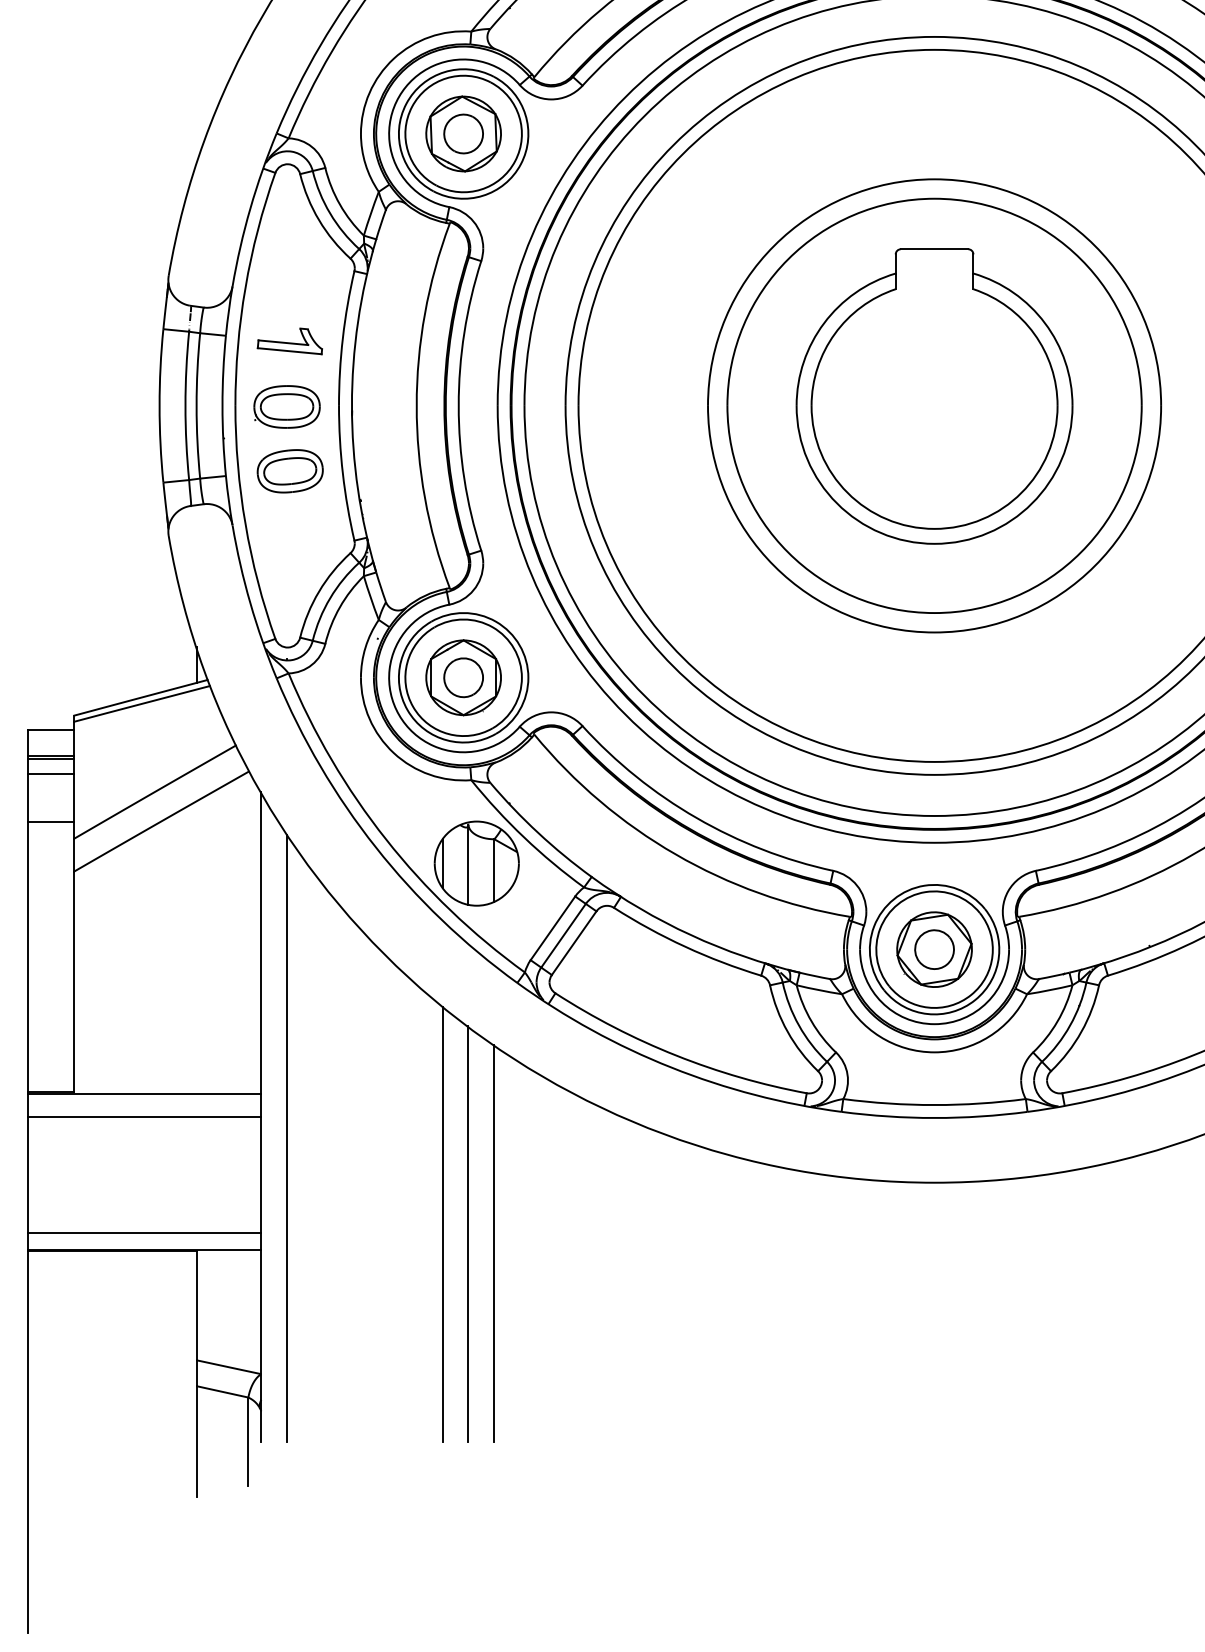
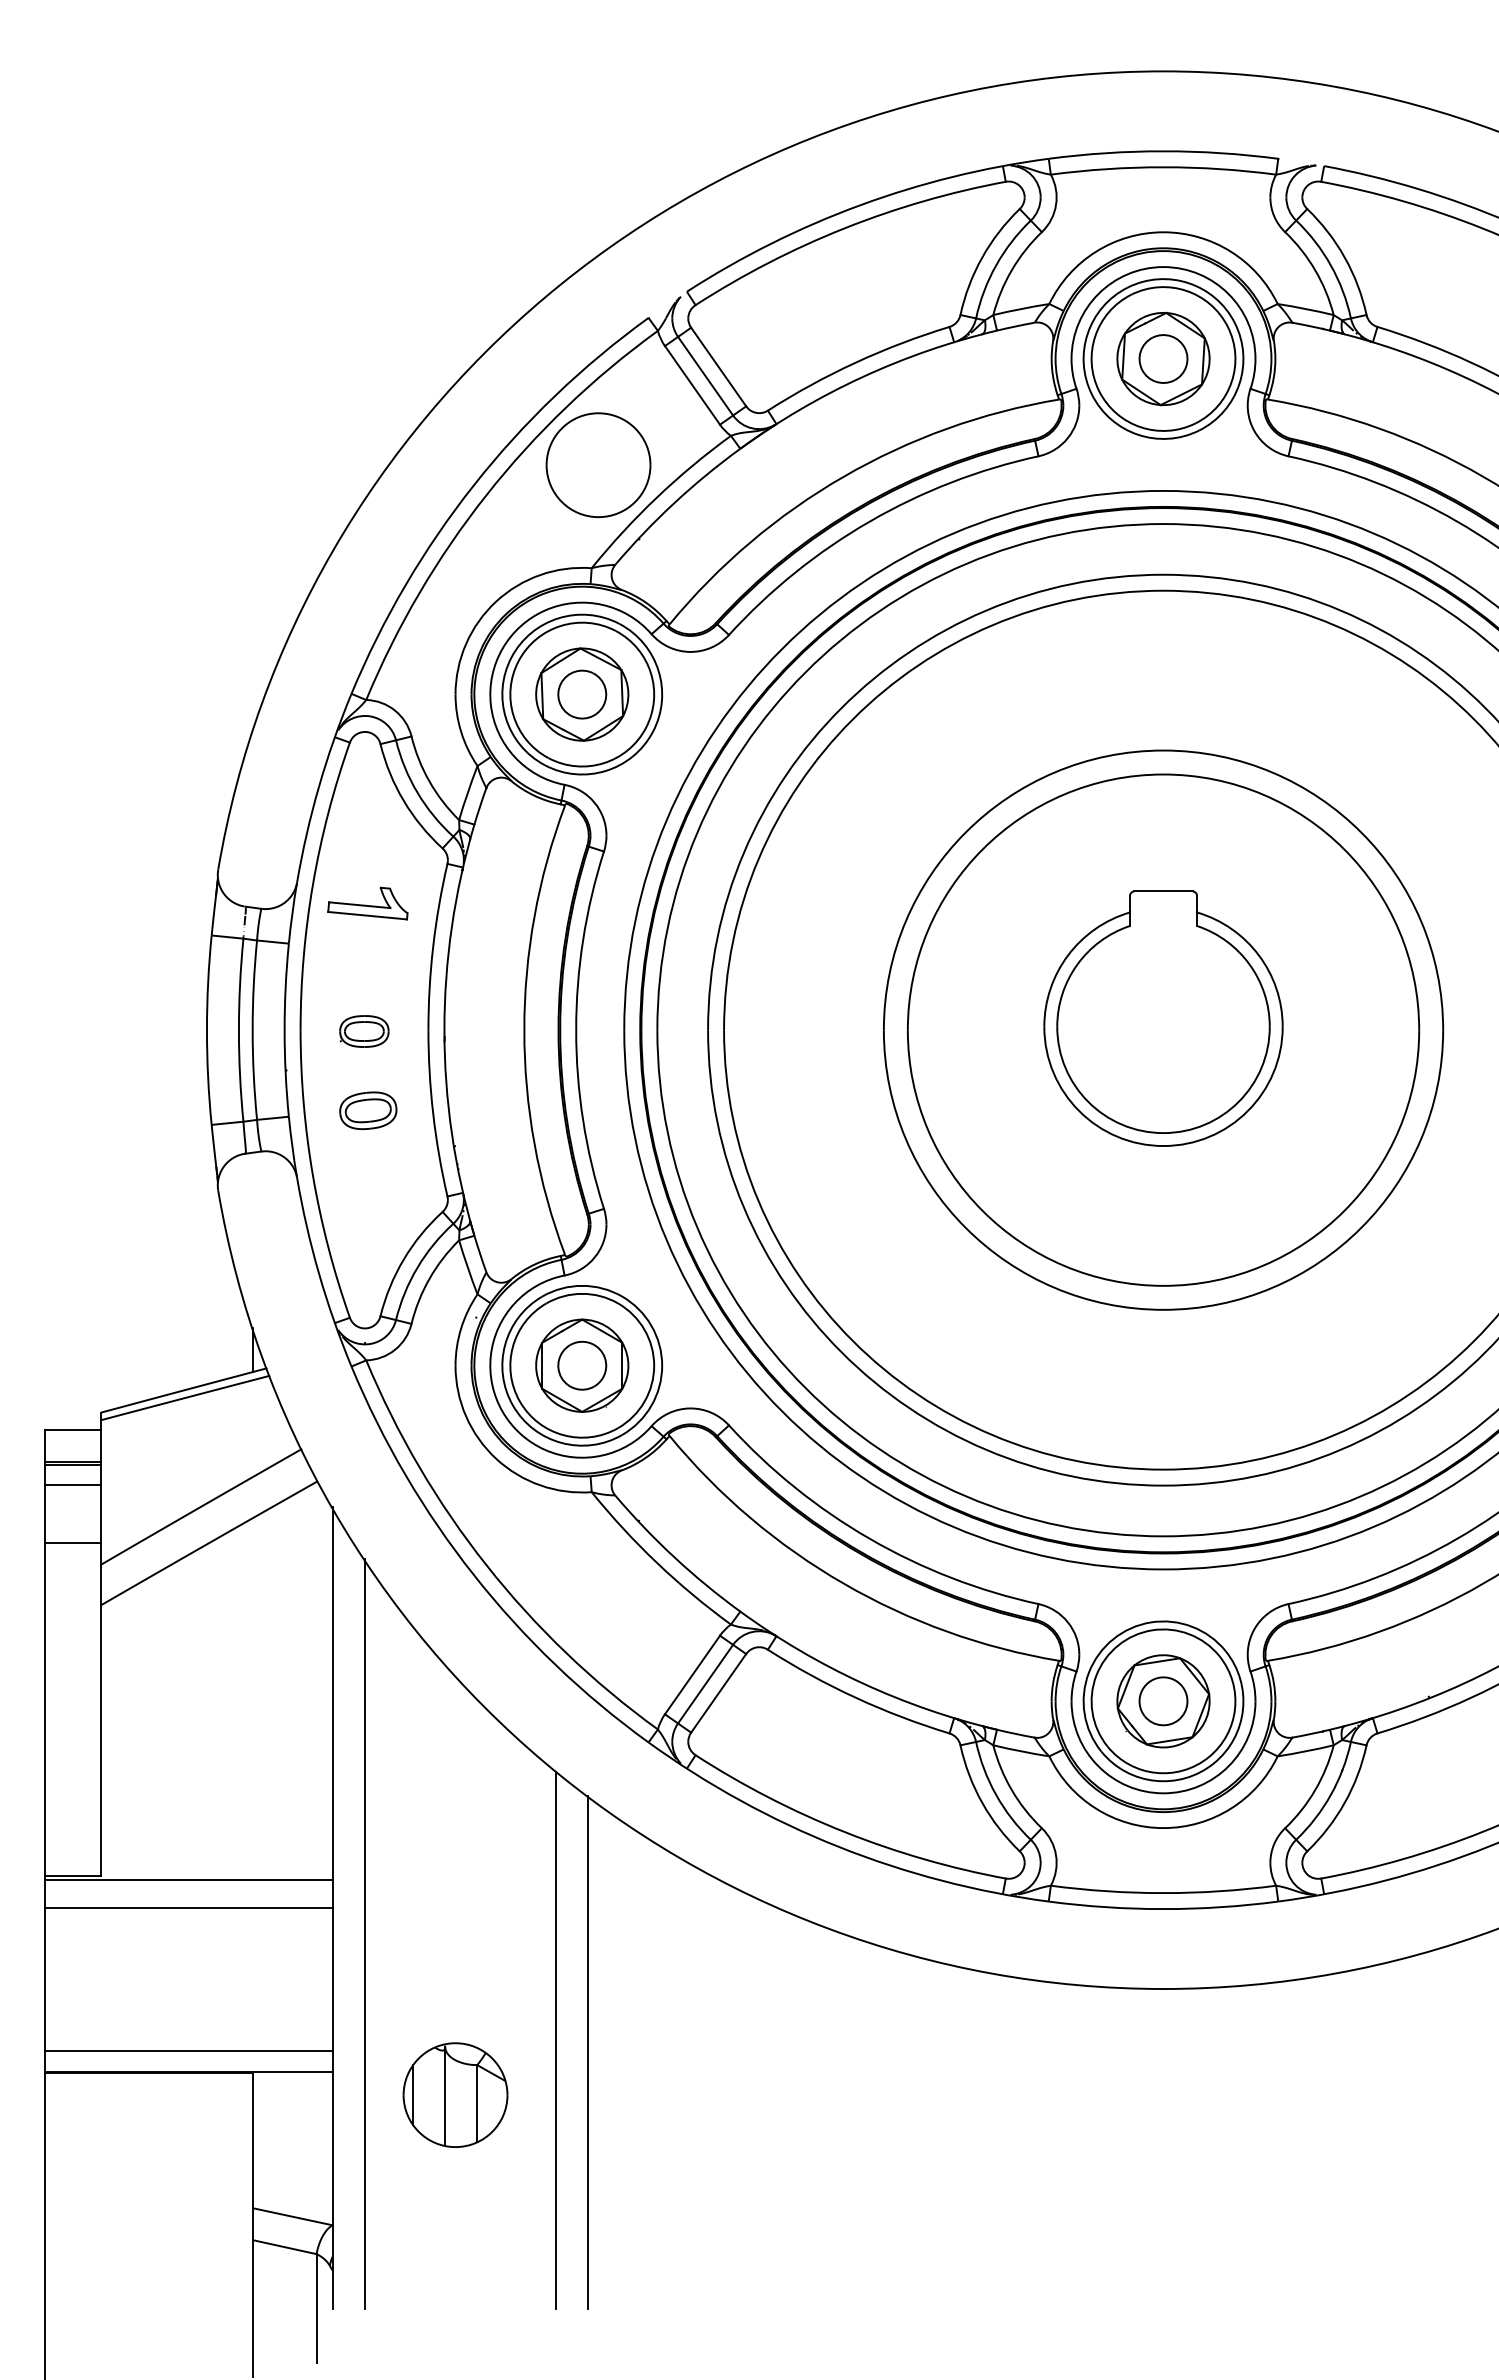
part: (289, 341) -> (367, 903), moved
part: (934, 396) -> (1163, 1018), size x0.7
part: (287, 406) -> (364, 1031), size x0.6
part: (290, 470) -> (368, 1110), size x0.7
part: (476, 863) -> (455, 2094), moved
line: (494, 1243) -> (620, 2063), removed

